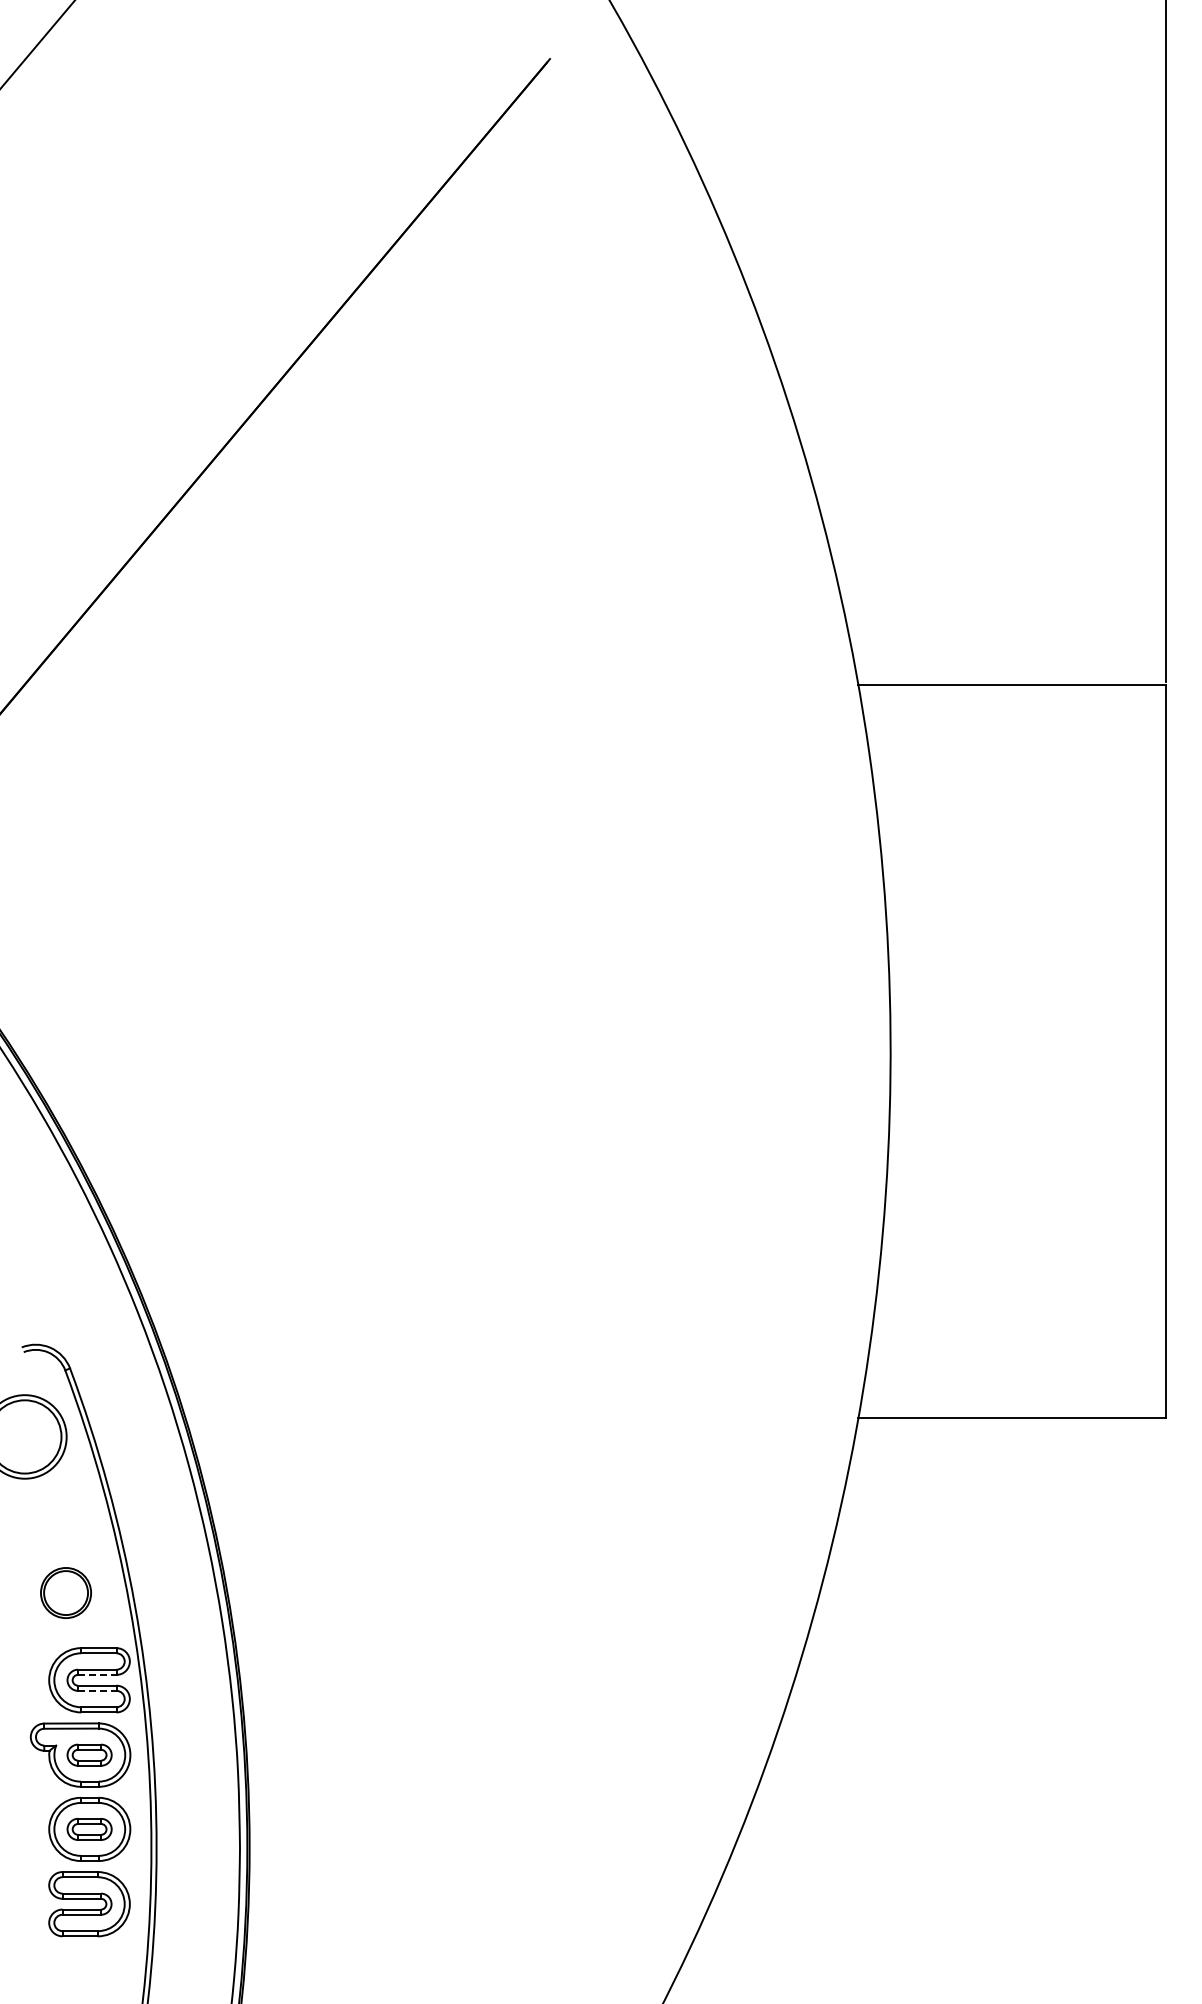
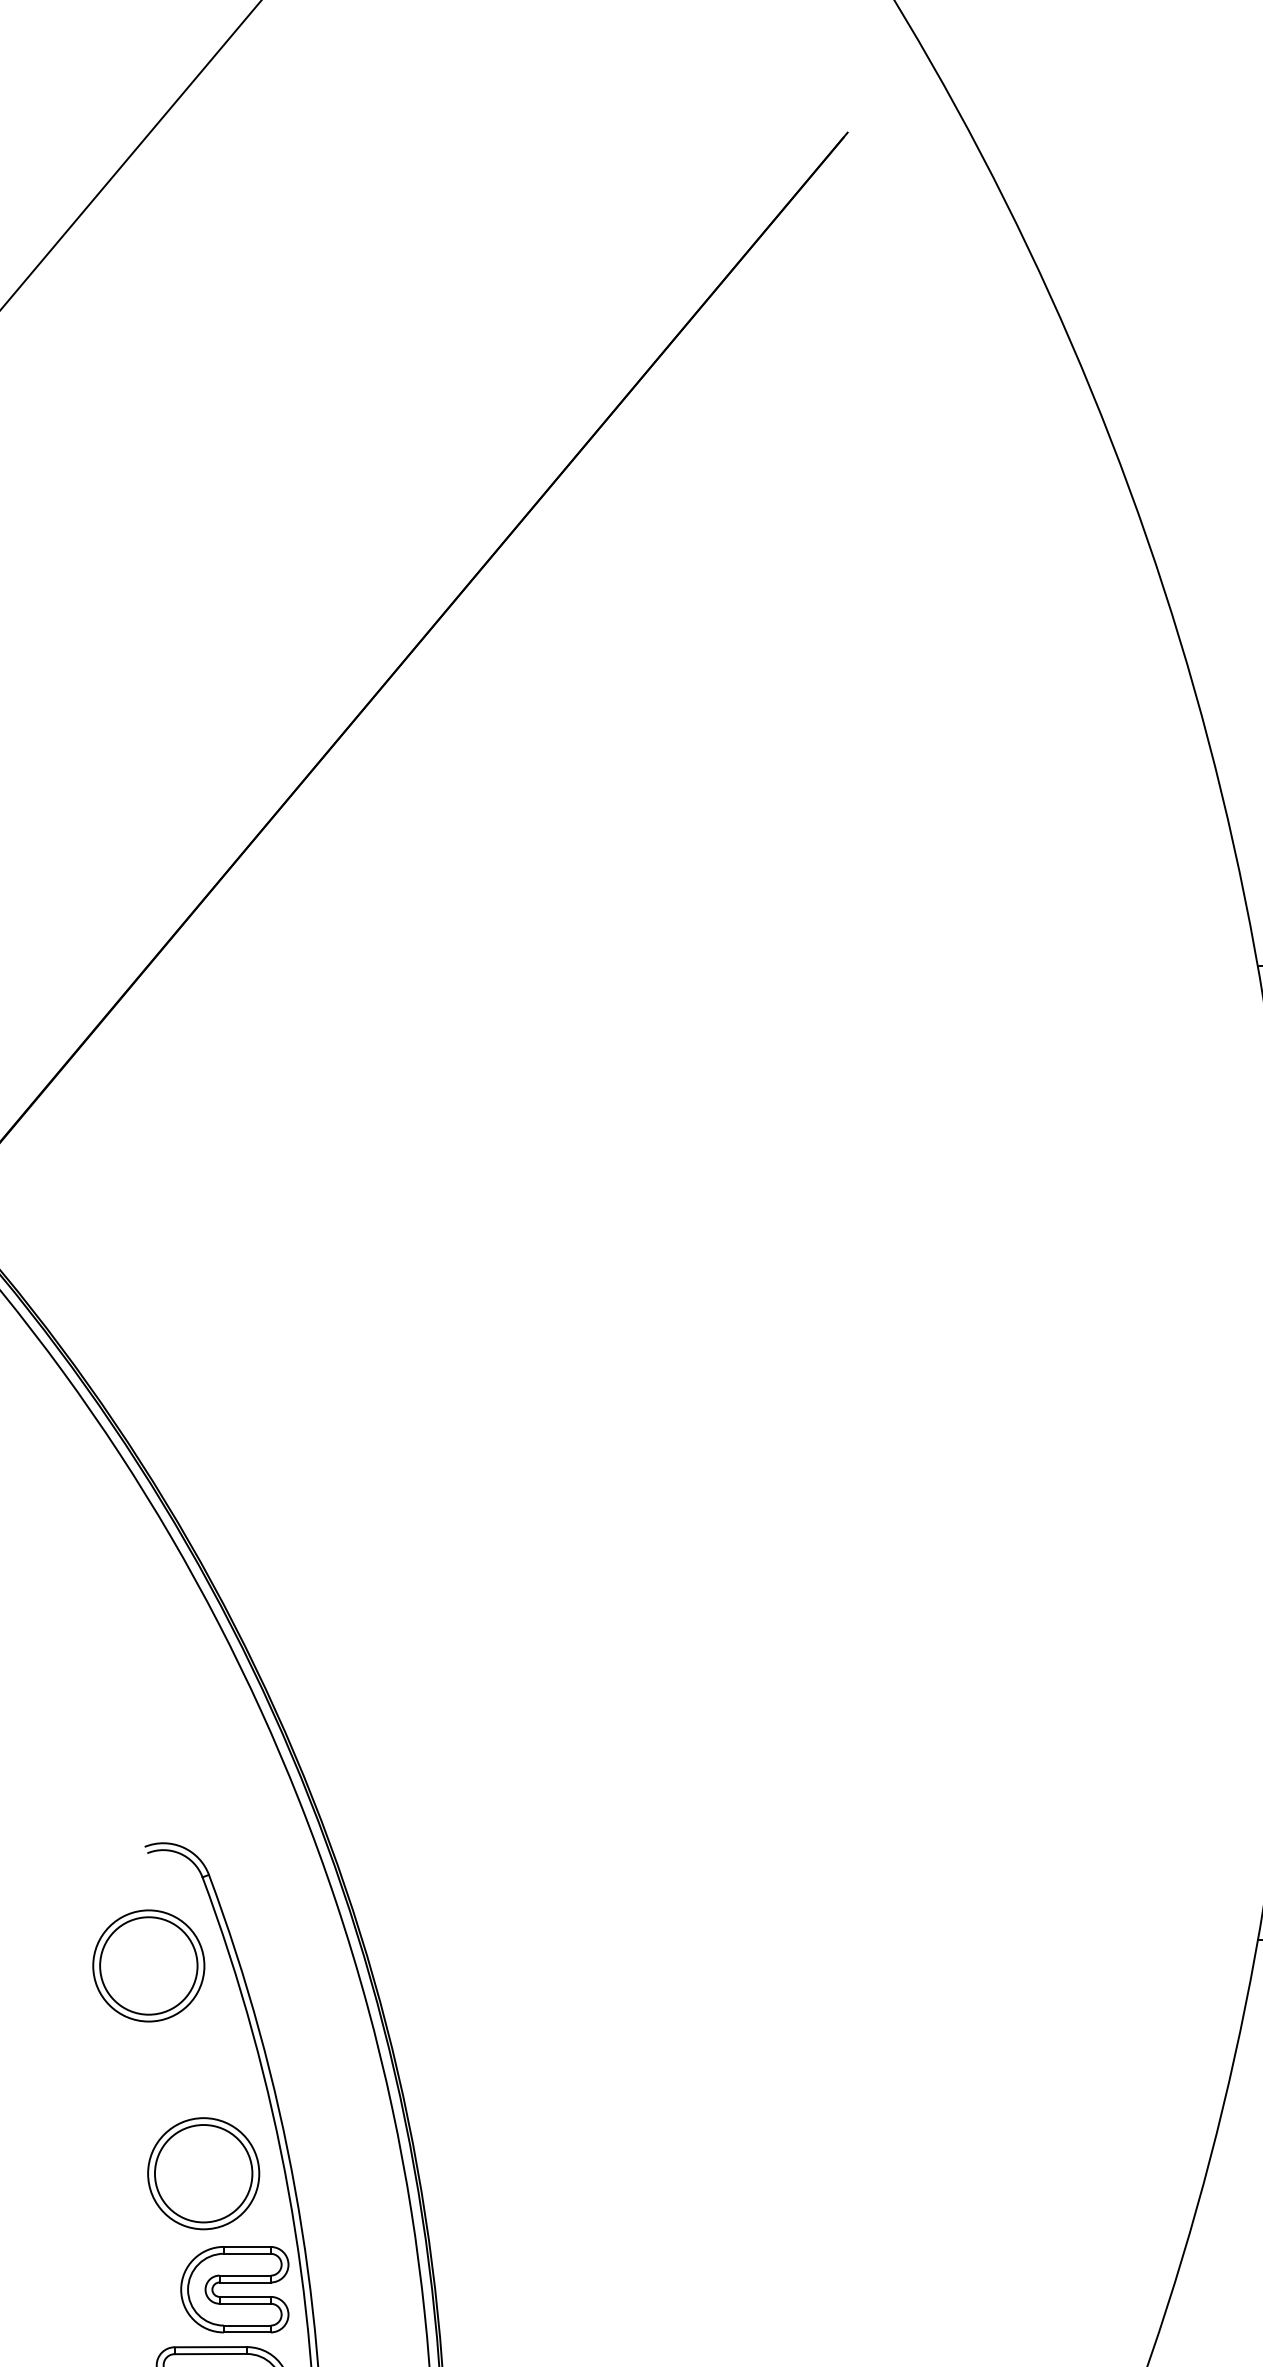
part: (65, 1592) -> (202, 2172), size x1.67
line: (97, 1674) -> (245, 2281), dashed -> solid
line: (97, 1690) -> (245, 2303), dashed -> solid

